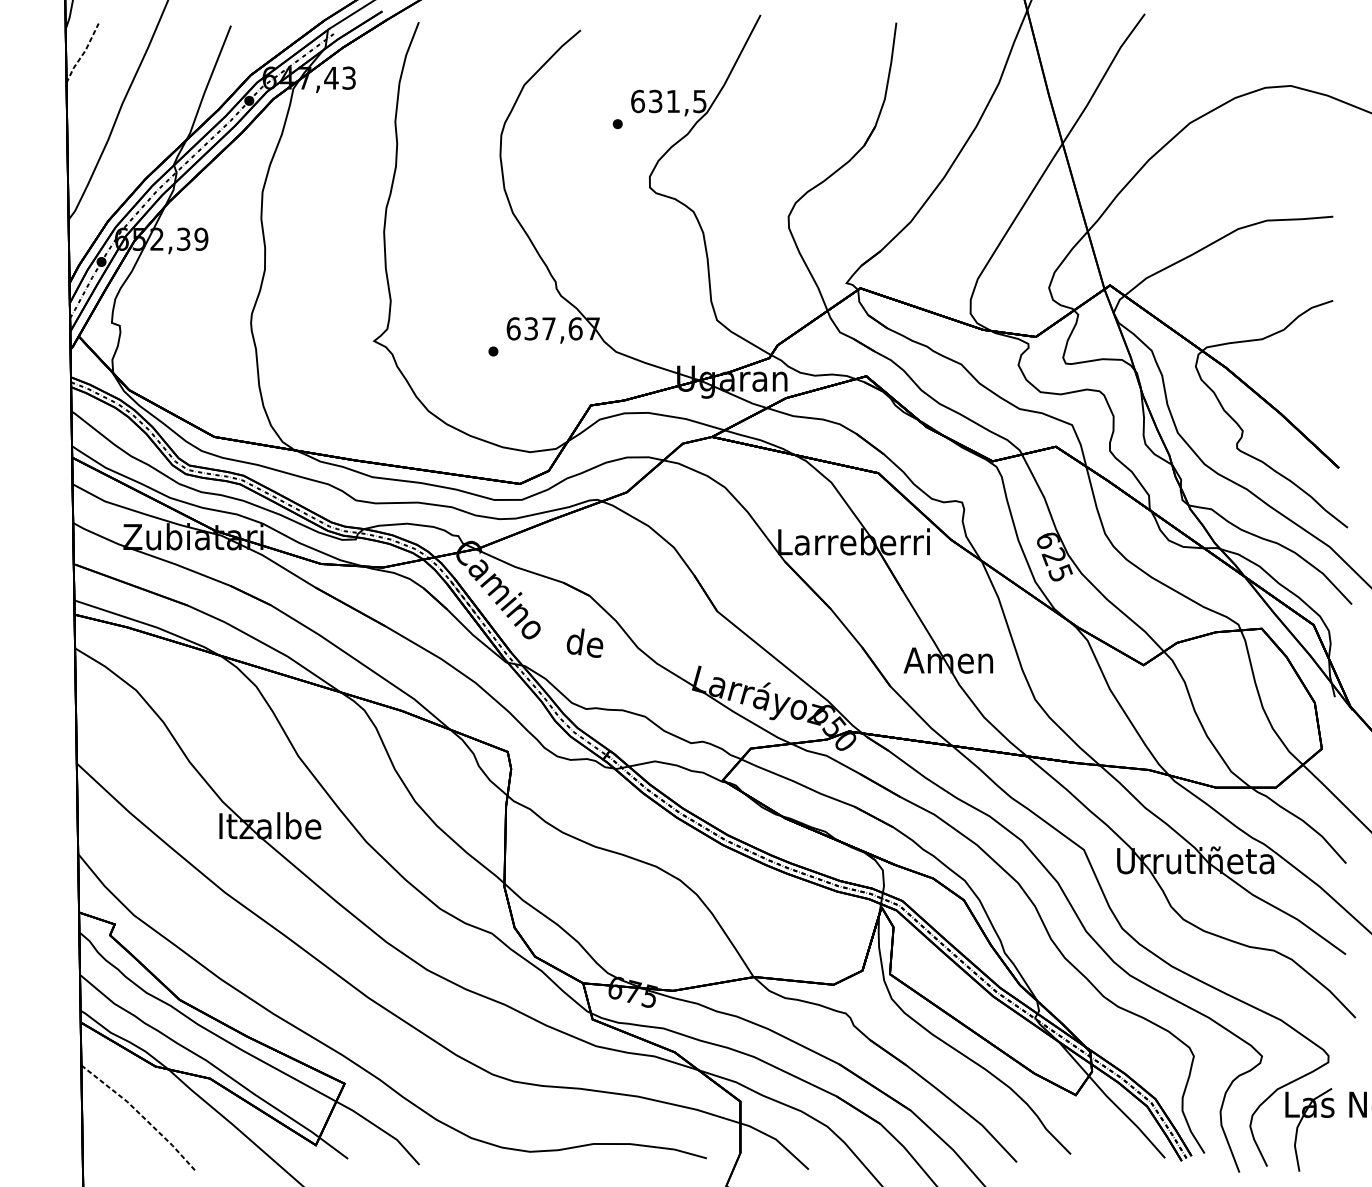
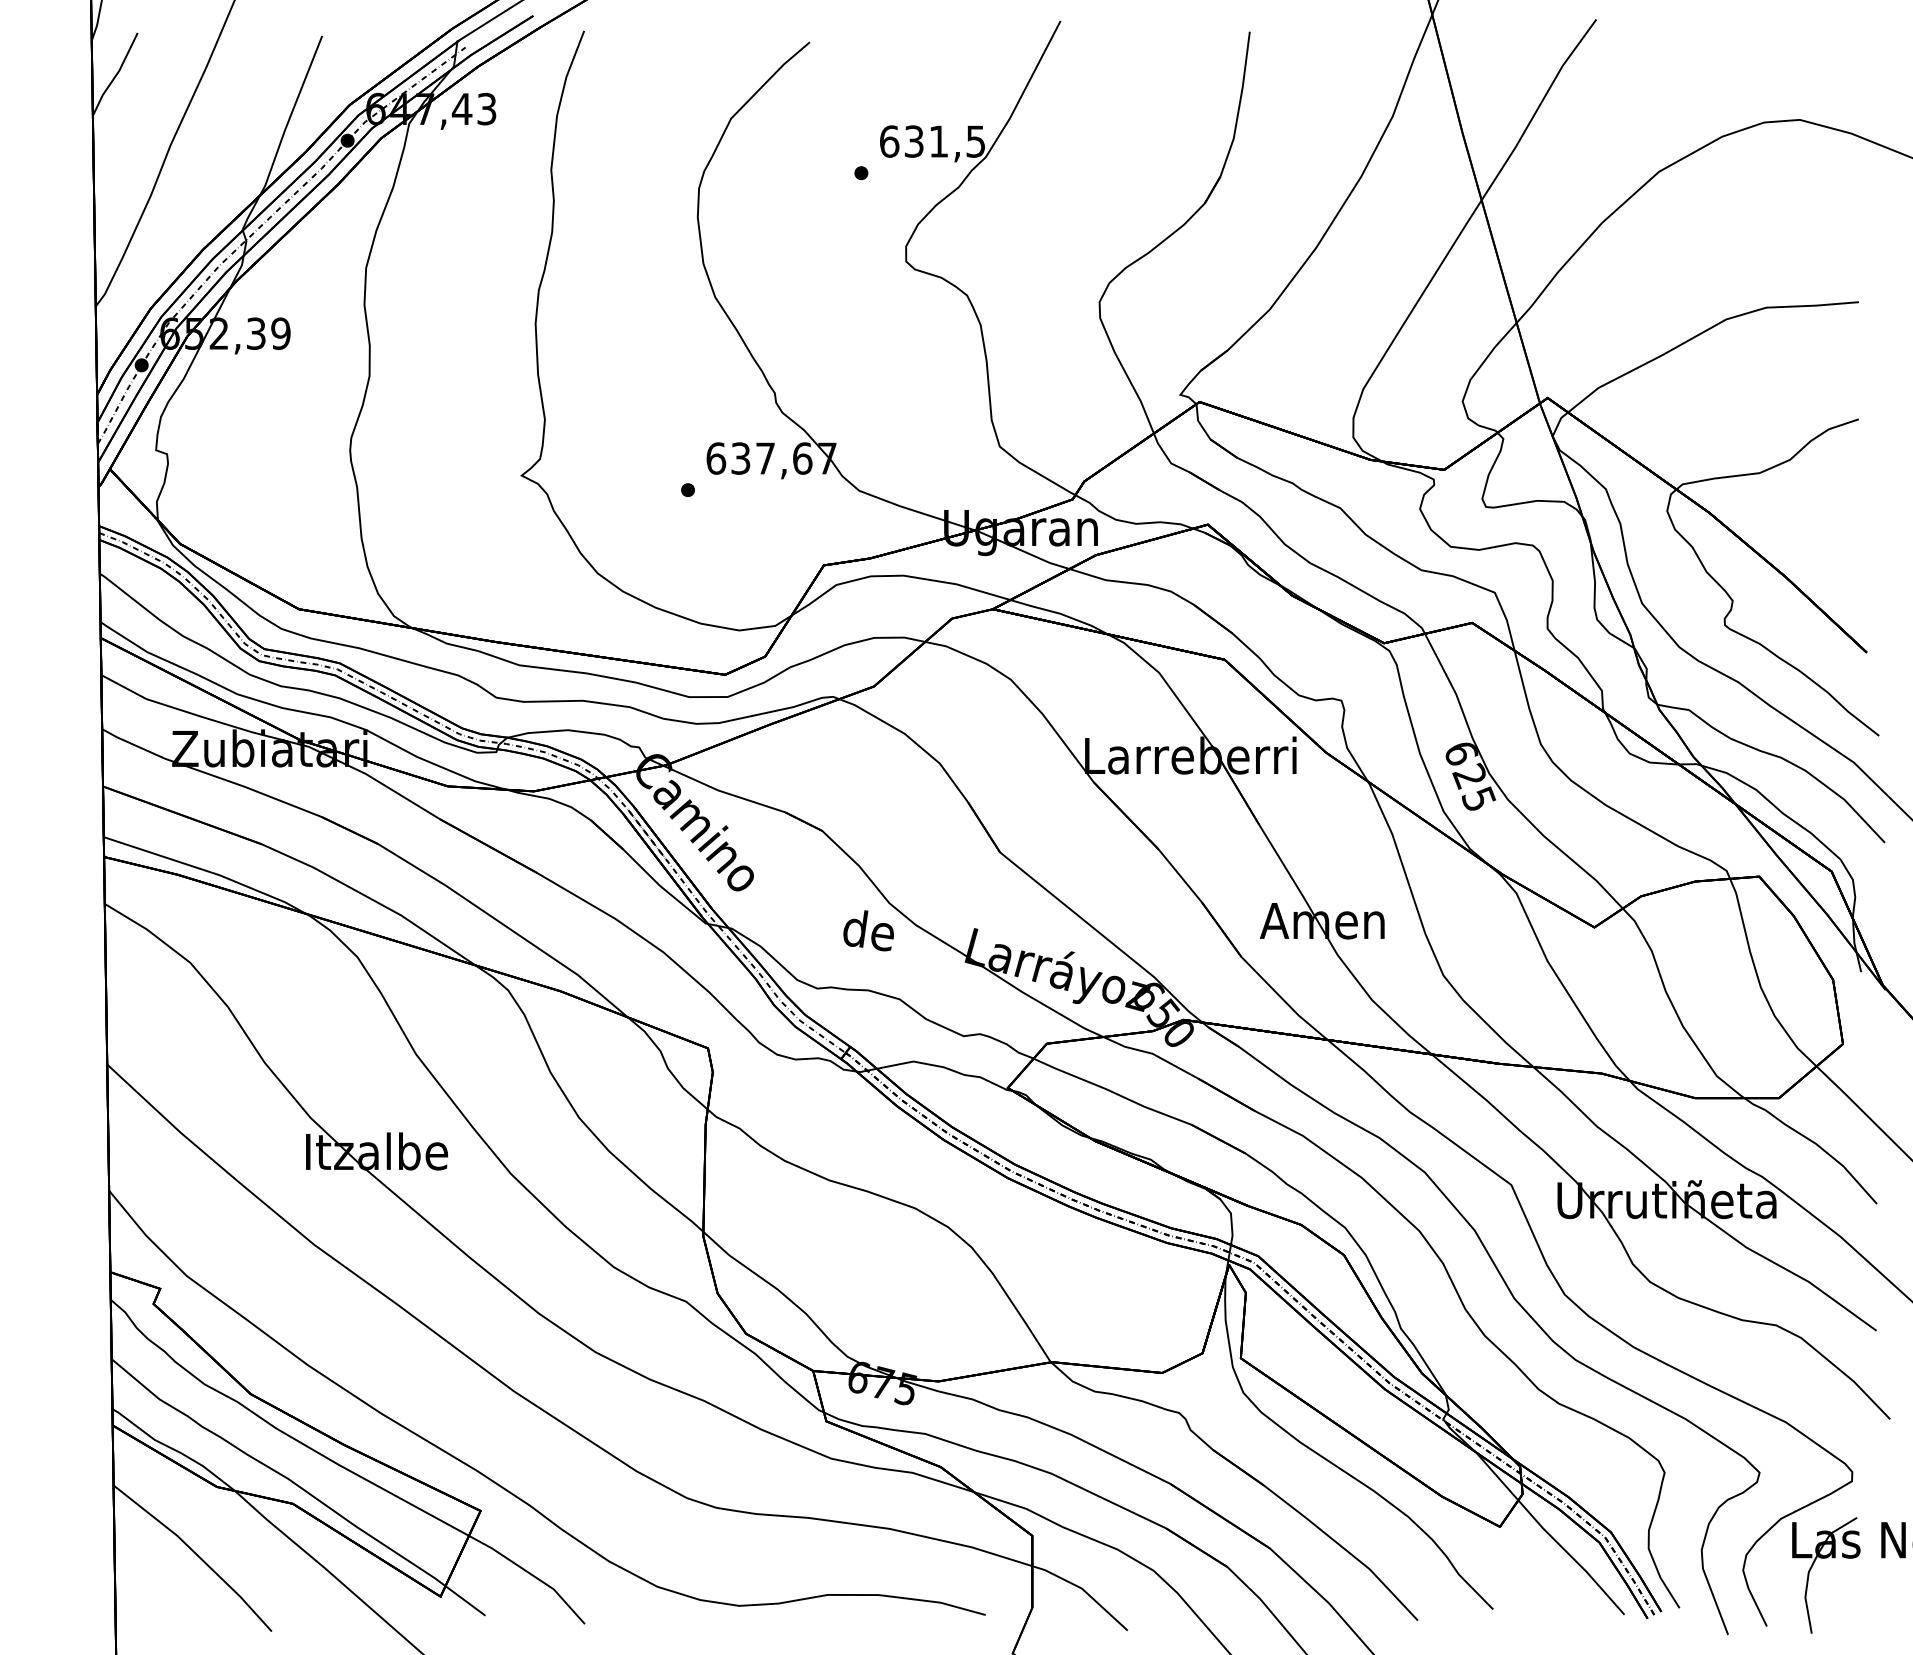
line: (83, 54) -> (116, 75), dashed -> solid
text: (584, 642) -> (868, 930), moved
line: (140, 1114) -> (196, 1554), dashed -> solid

